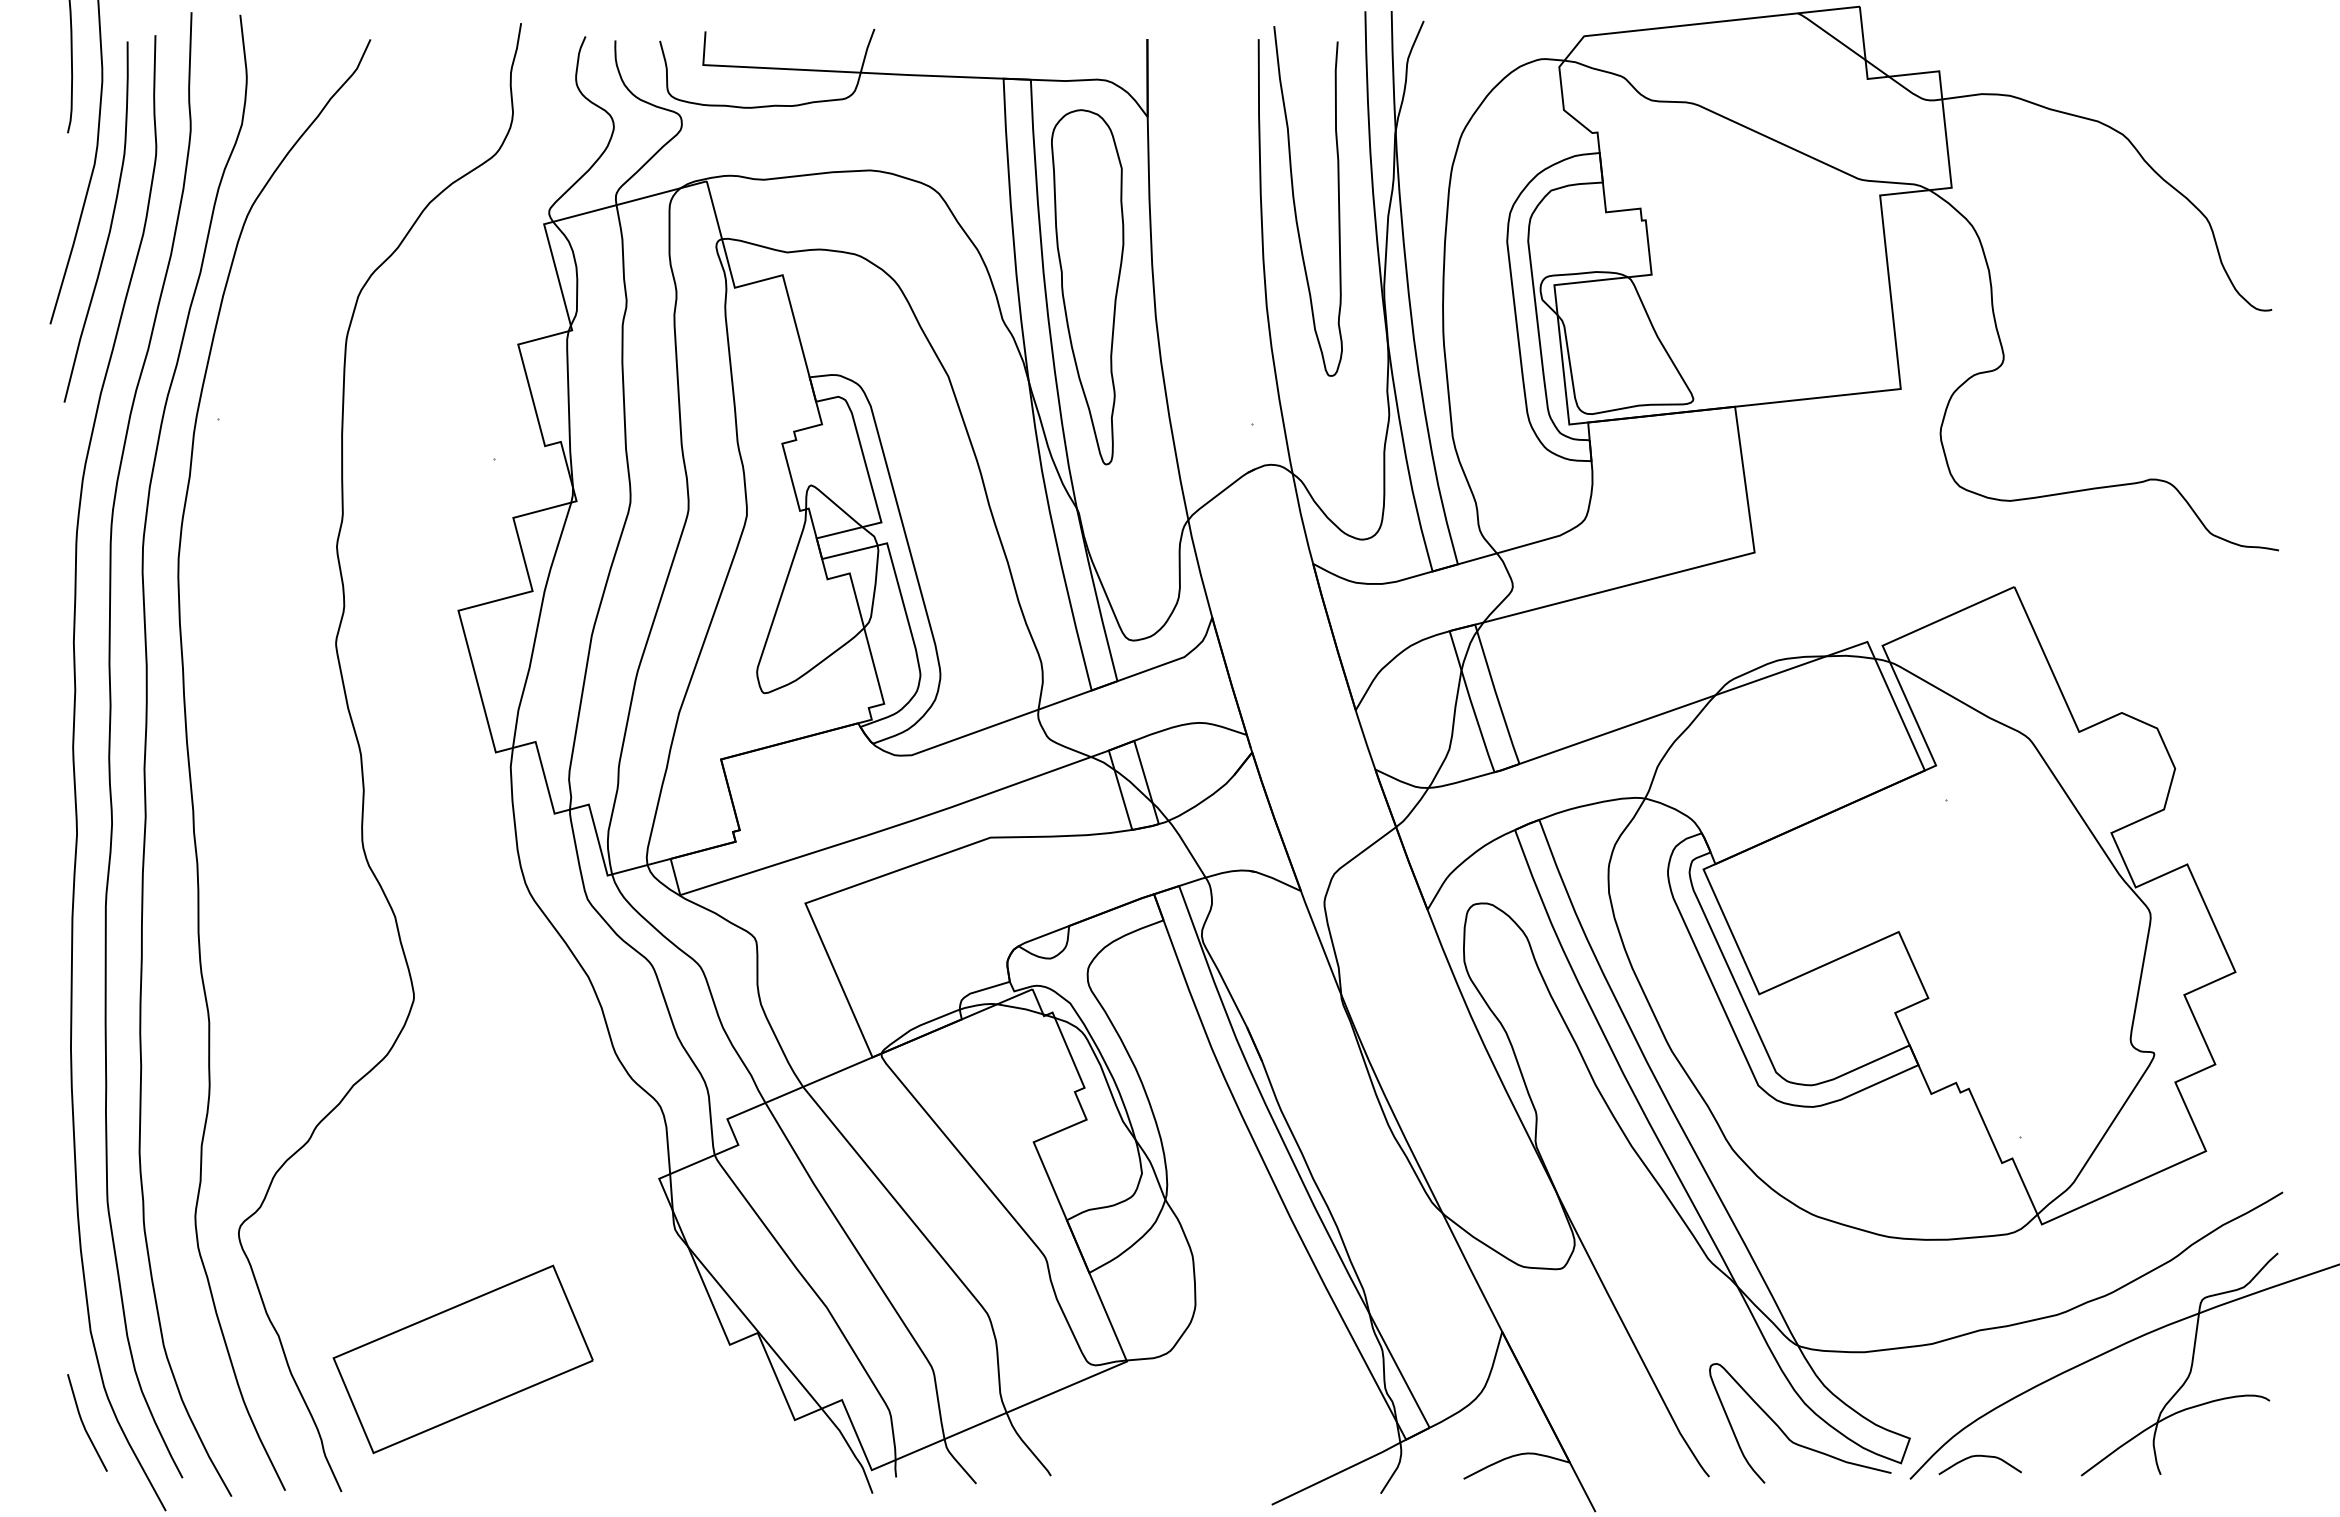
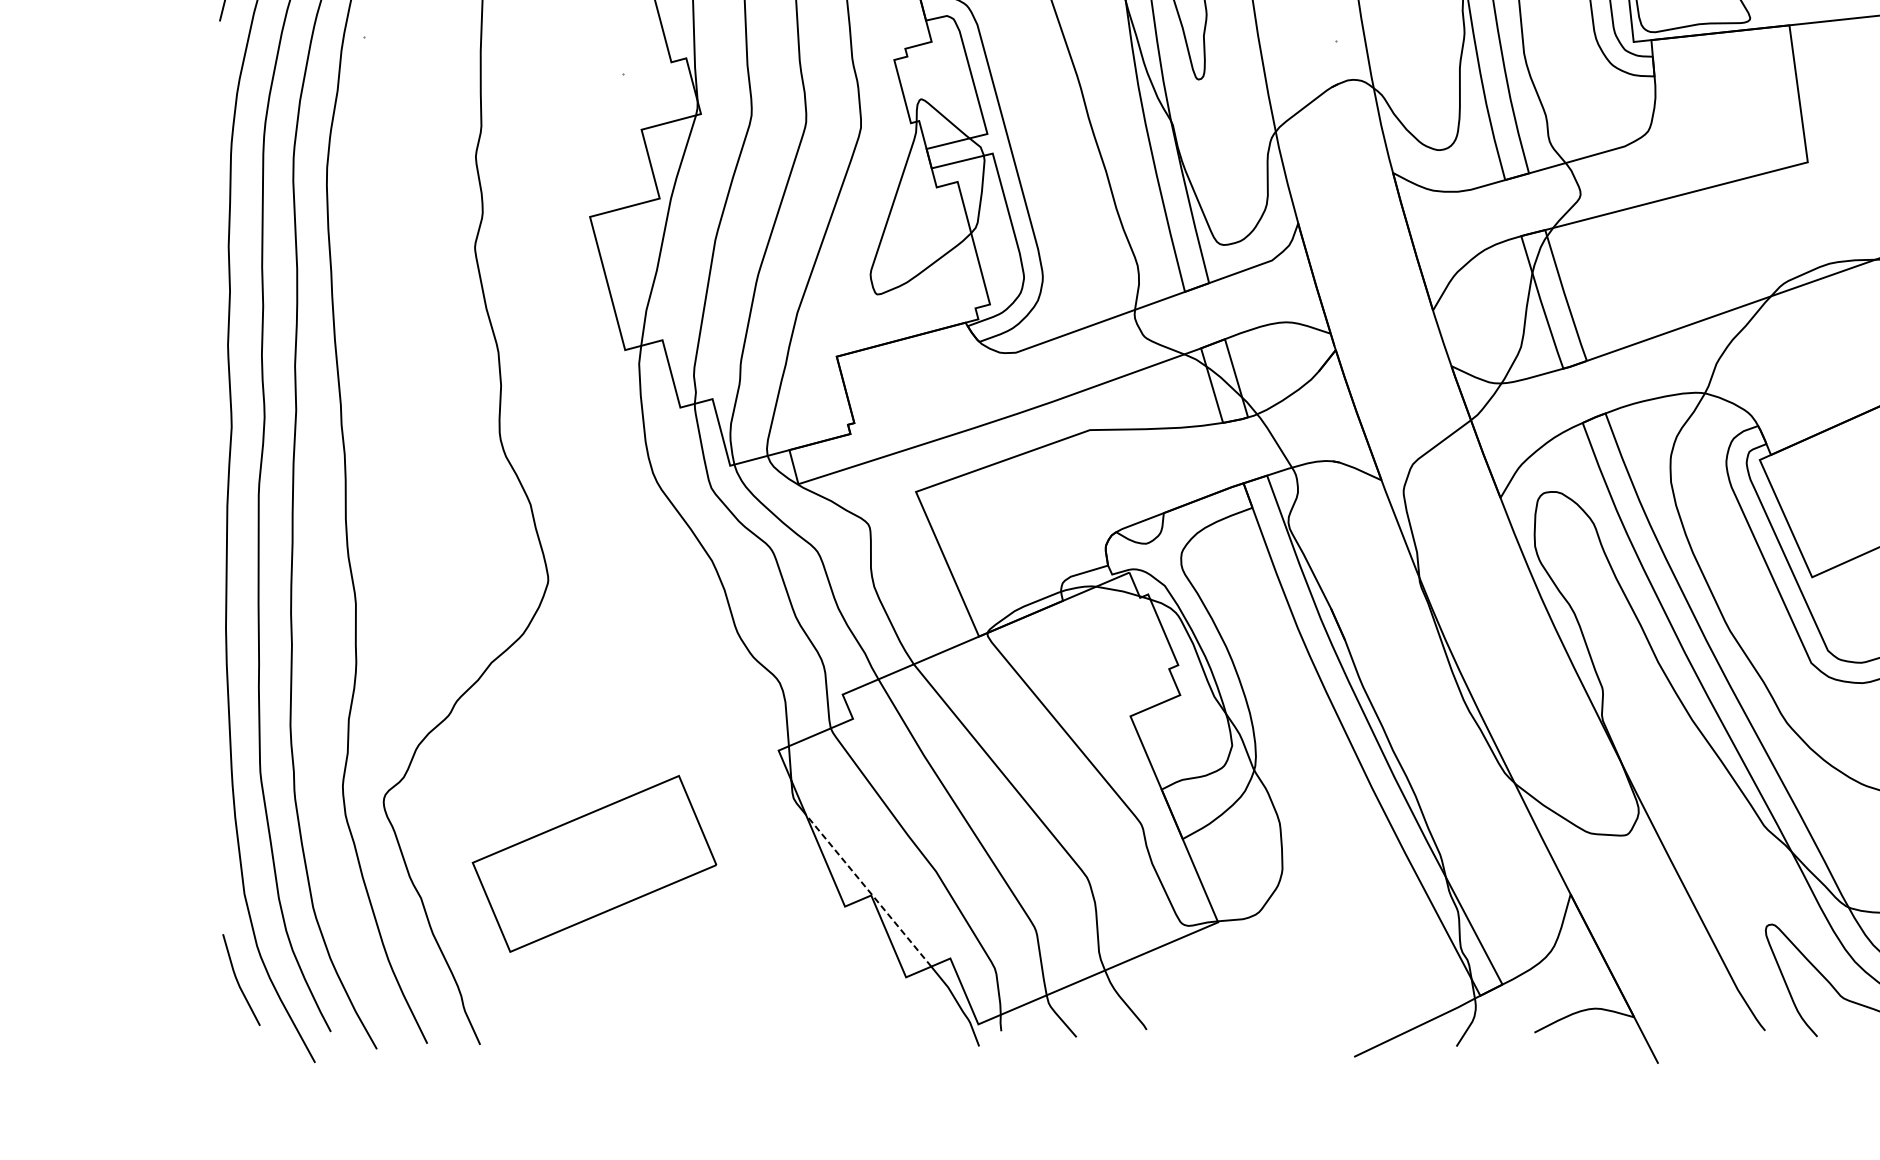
line: (754, 1327) -> (868, 890), solid -> dashed
part: (462, 1358) -> (593, 863), moved

